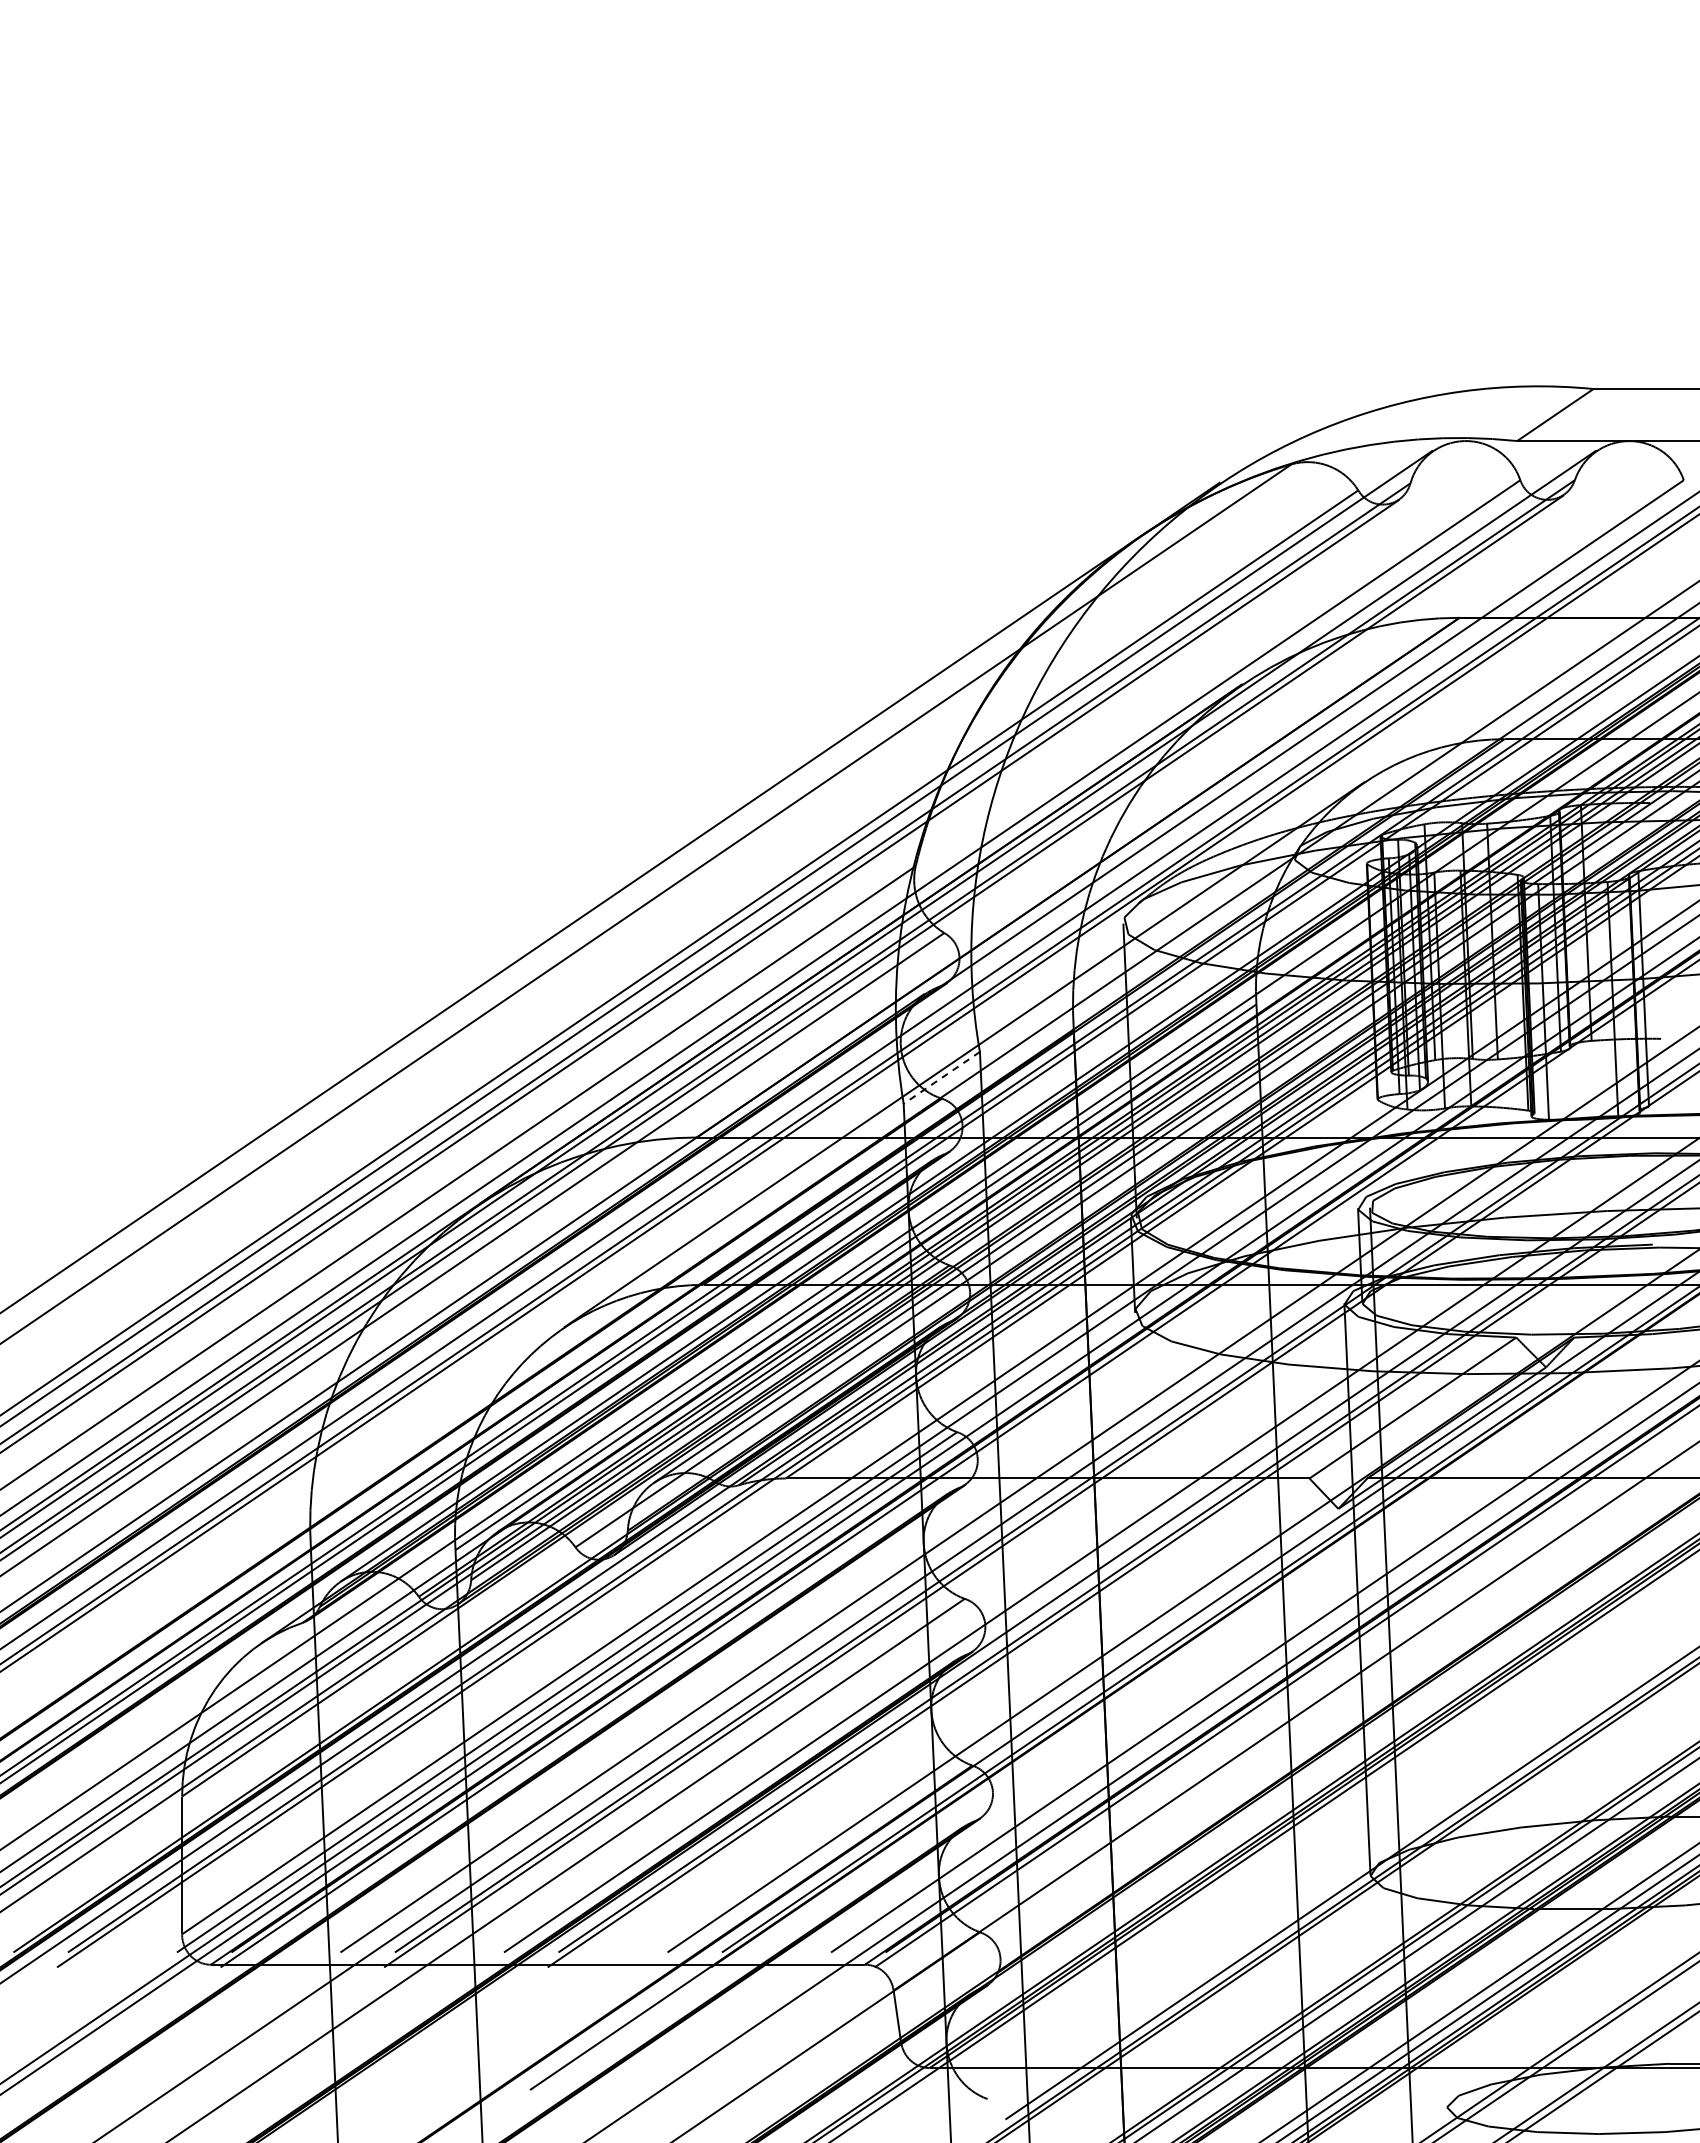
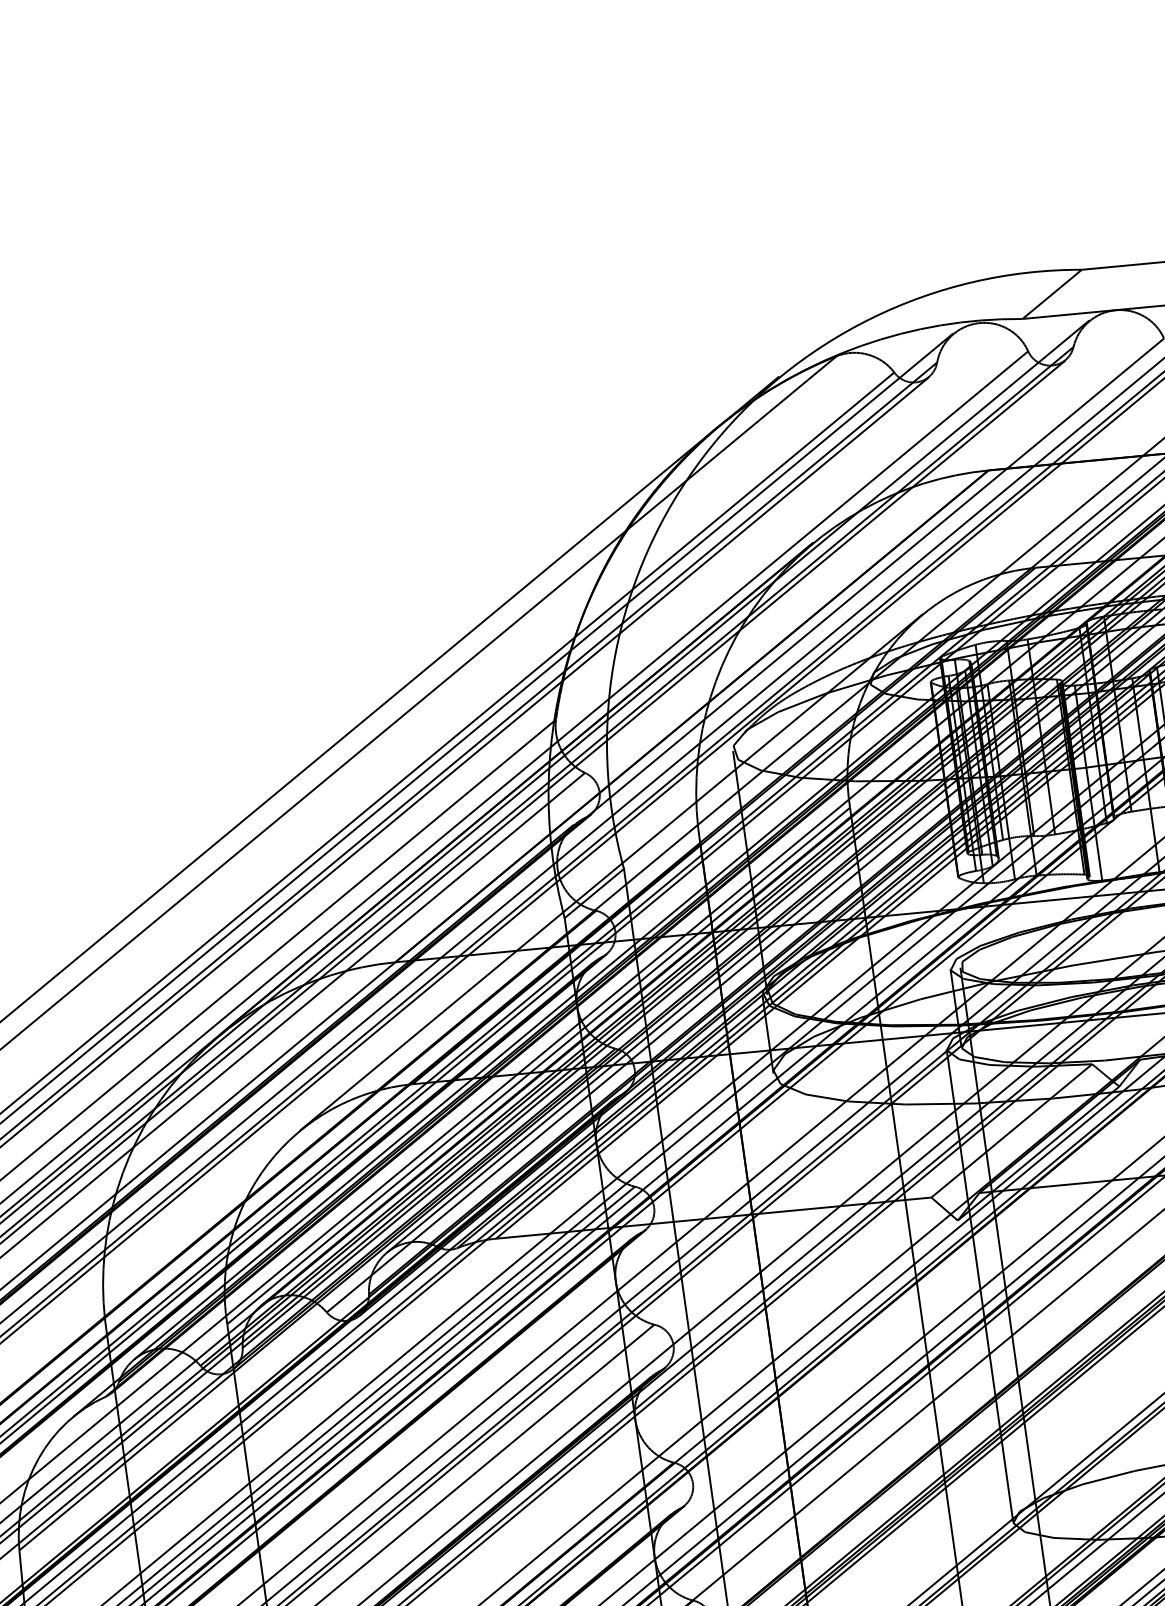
line: (941, 1078) -> (594, 894), dashed -> solid

